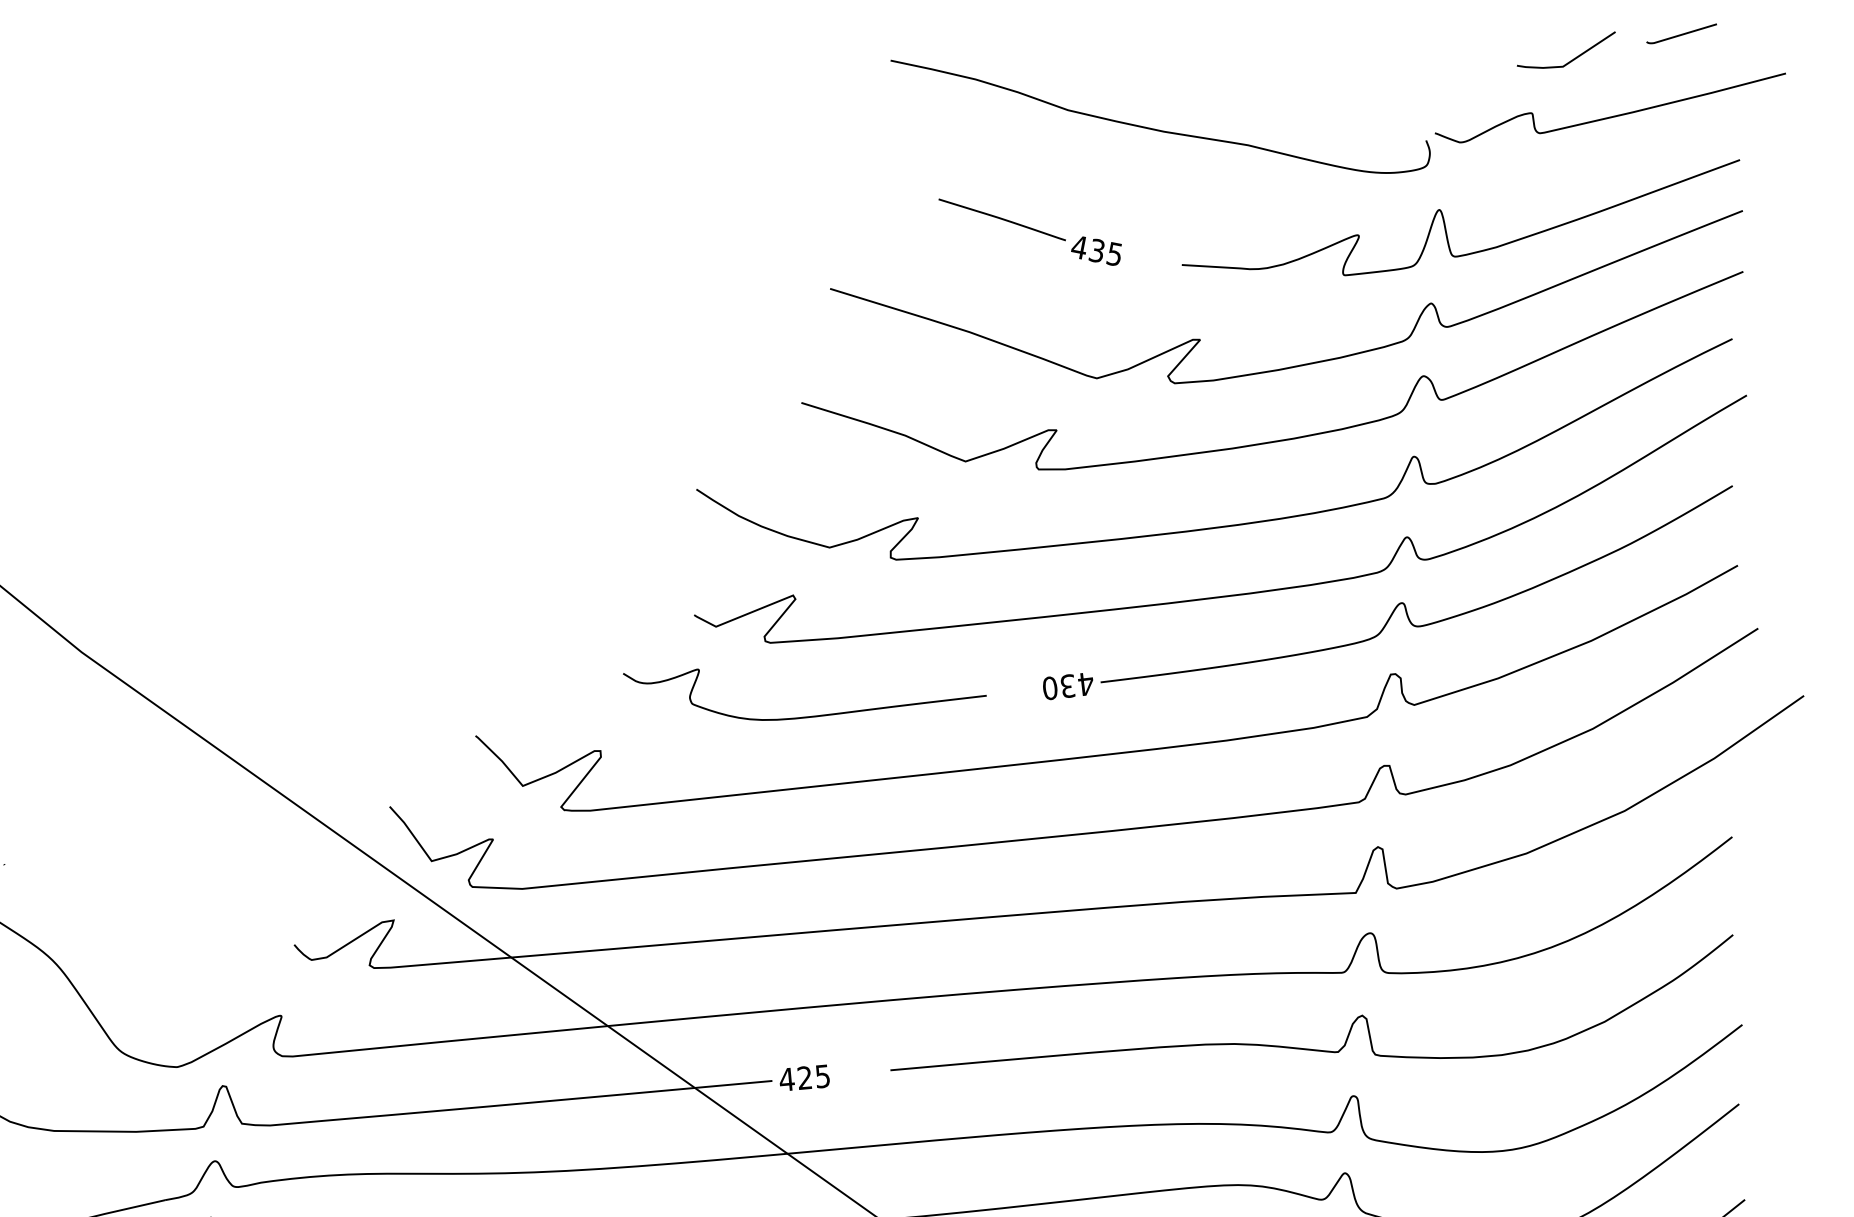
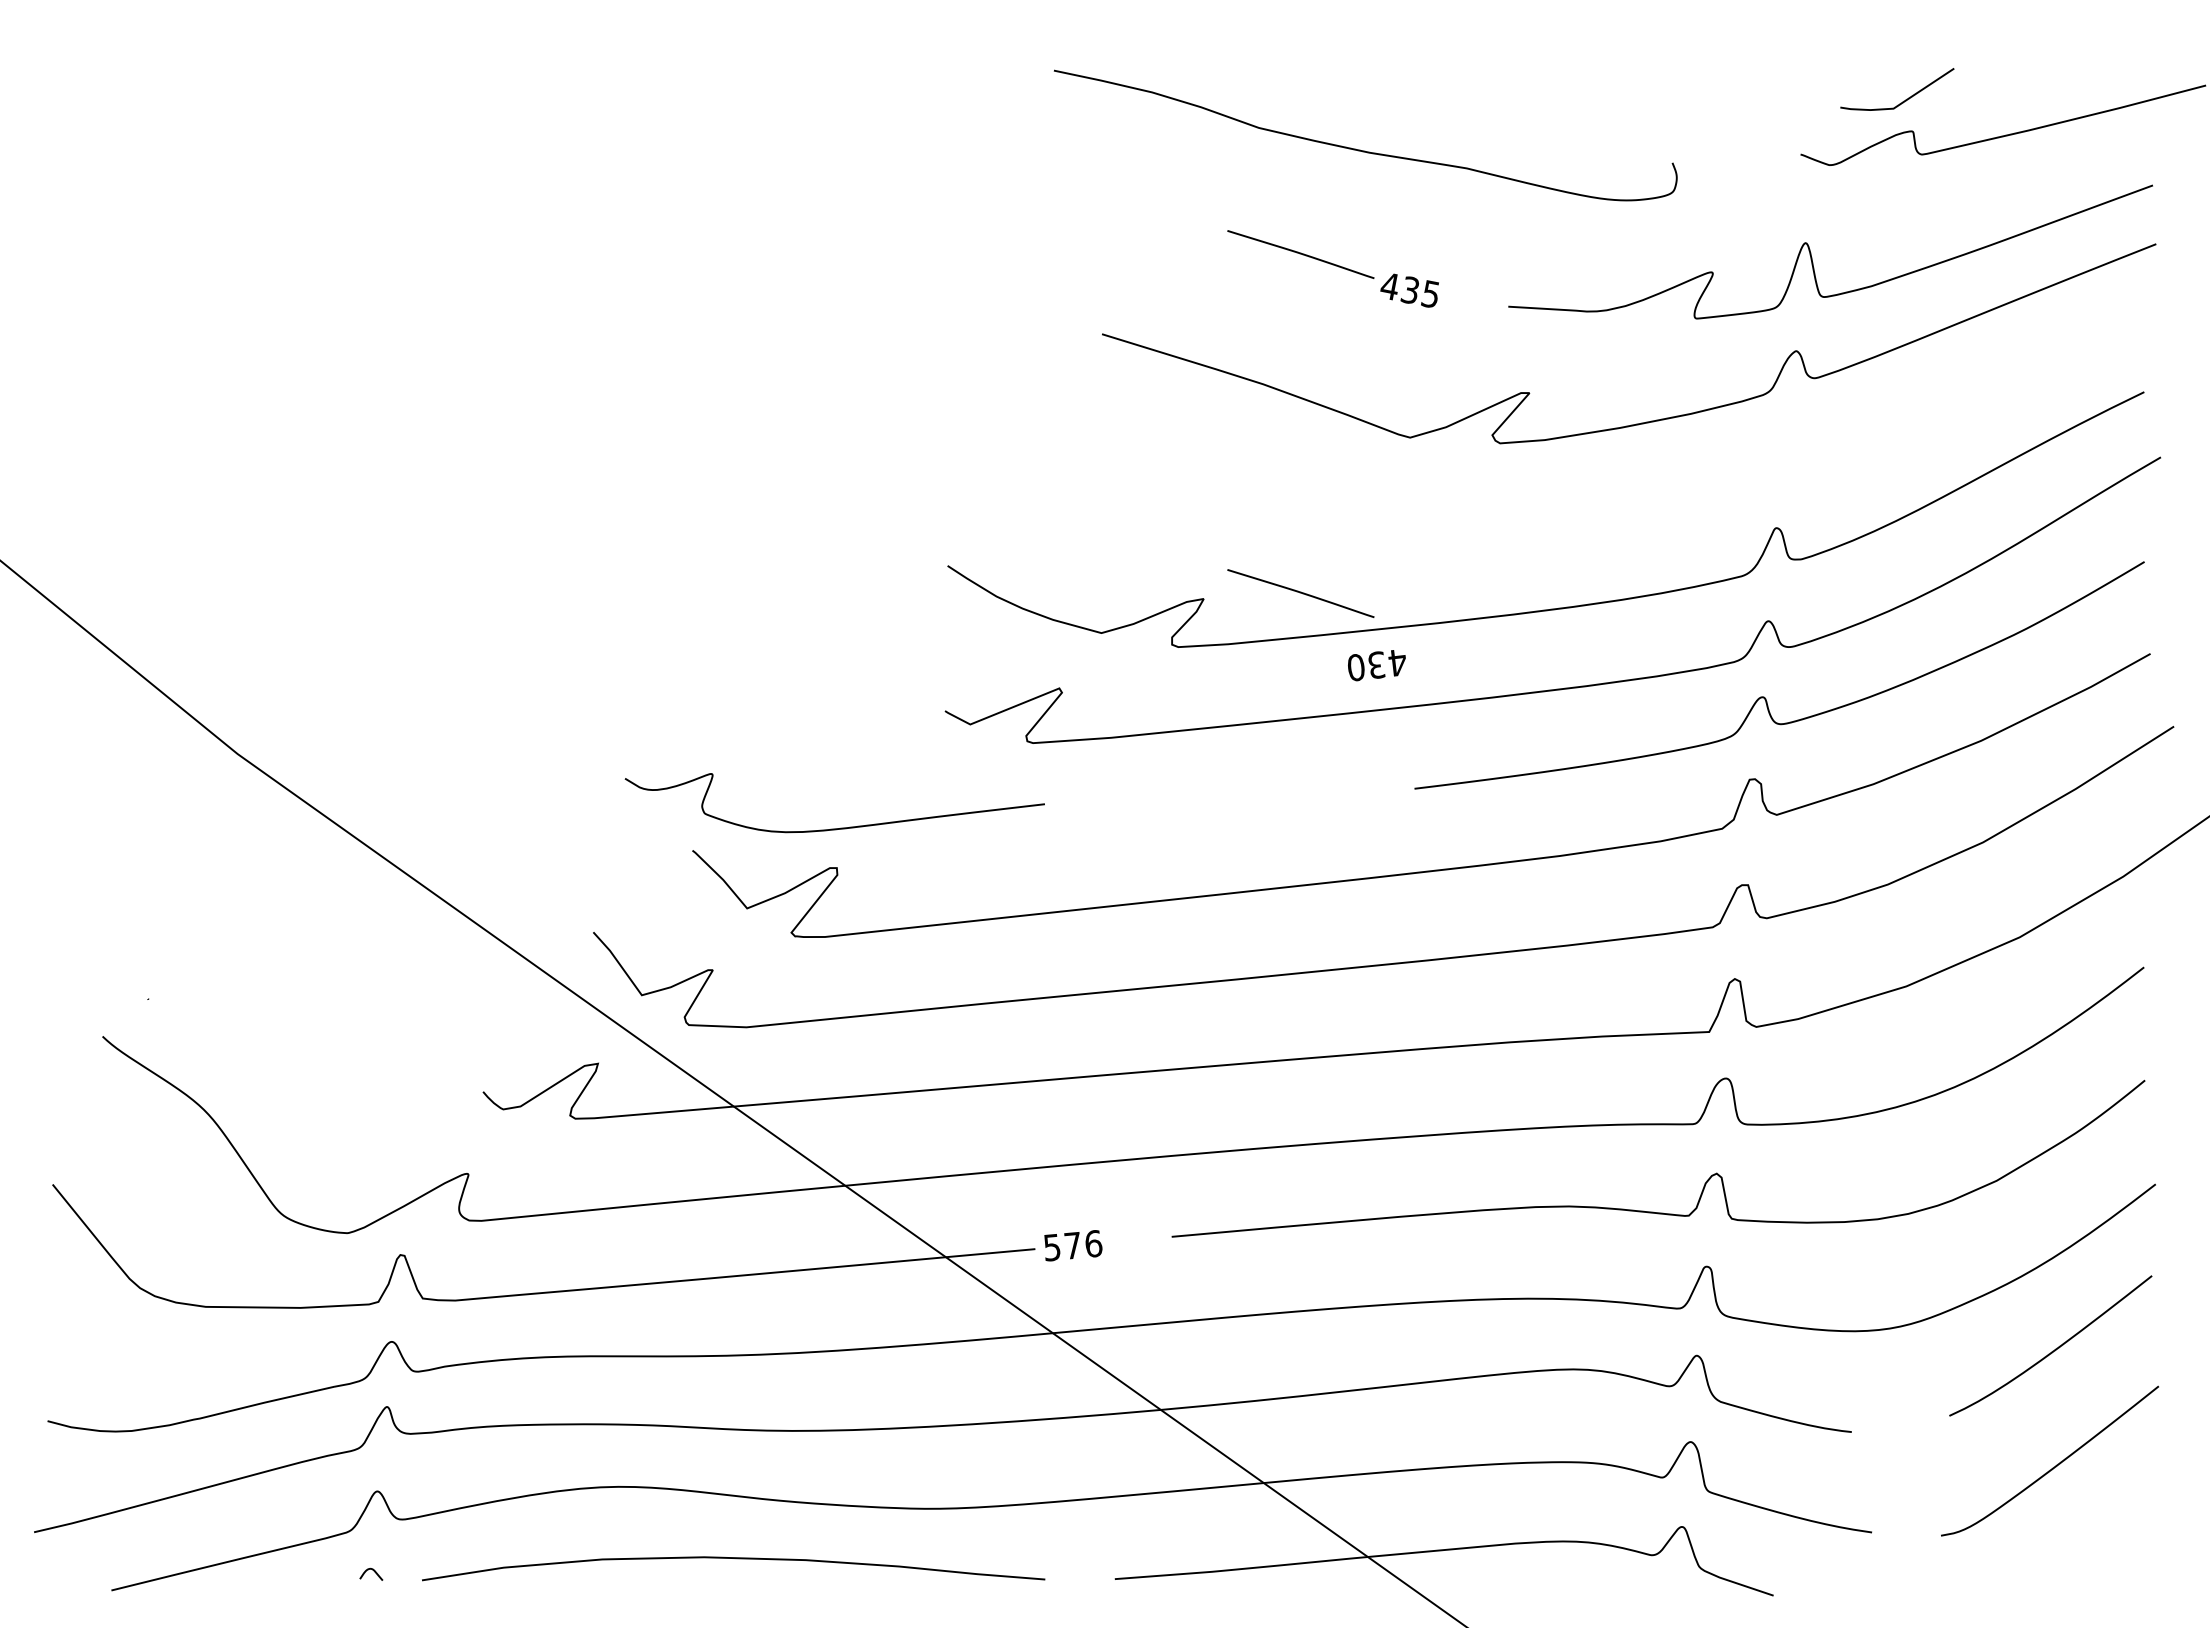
curve: (1681, 33) -> (2085, 39), removed
curve: (1573, 58) -> (1905, 99), moved
curve: (1156, 128) -> (1360, 149), moved
curve: (1279, 439) -> (1621, 508), removed
curve: (1001, 513) -> (1300, 593), added
text: (1067, 686) -> (1376, 665), moved
curve: (809, 715) -> (840, 827), moved
text: (805, 1077) -> (1073, 1245), 425 -> 576

